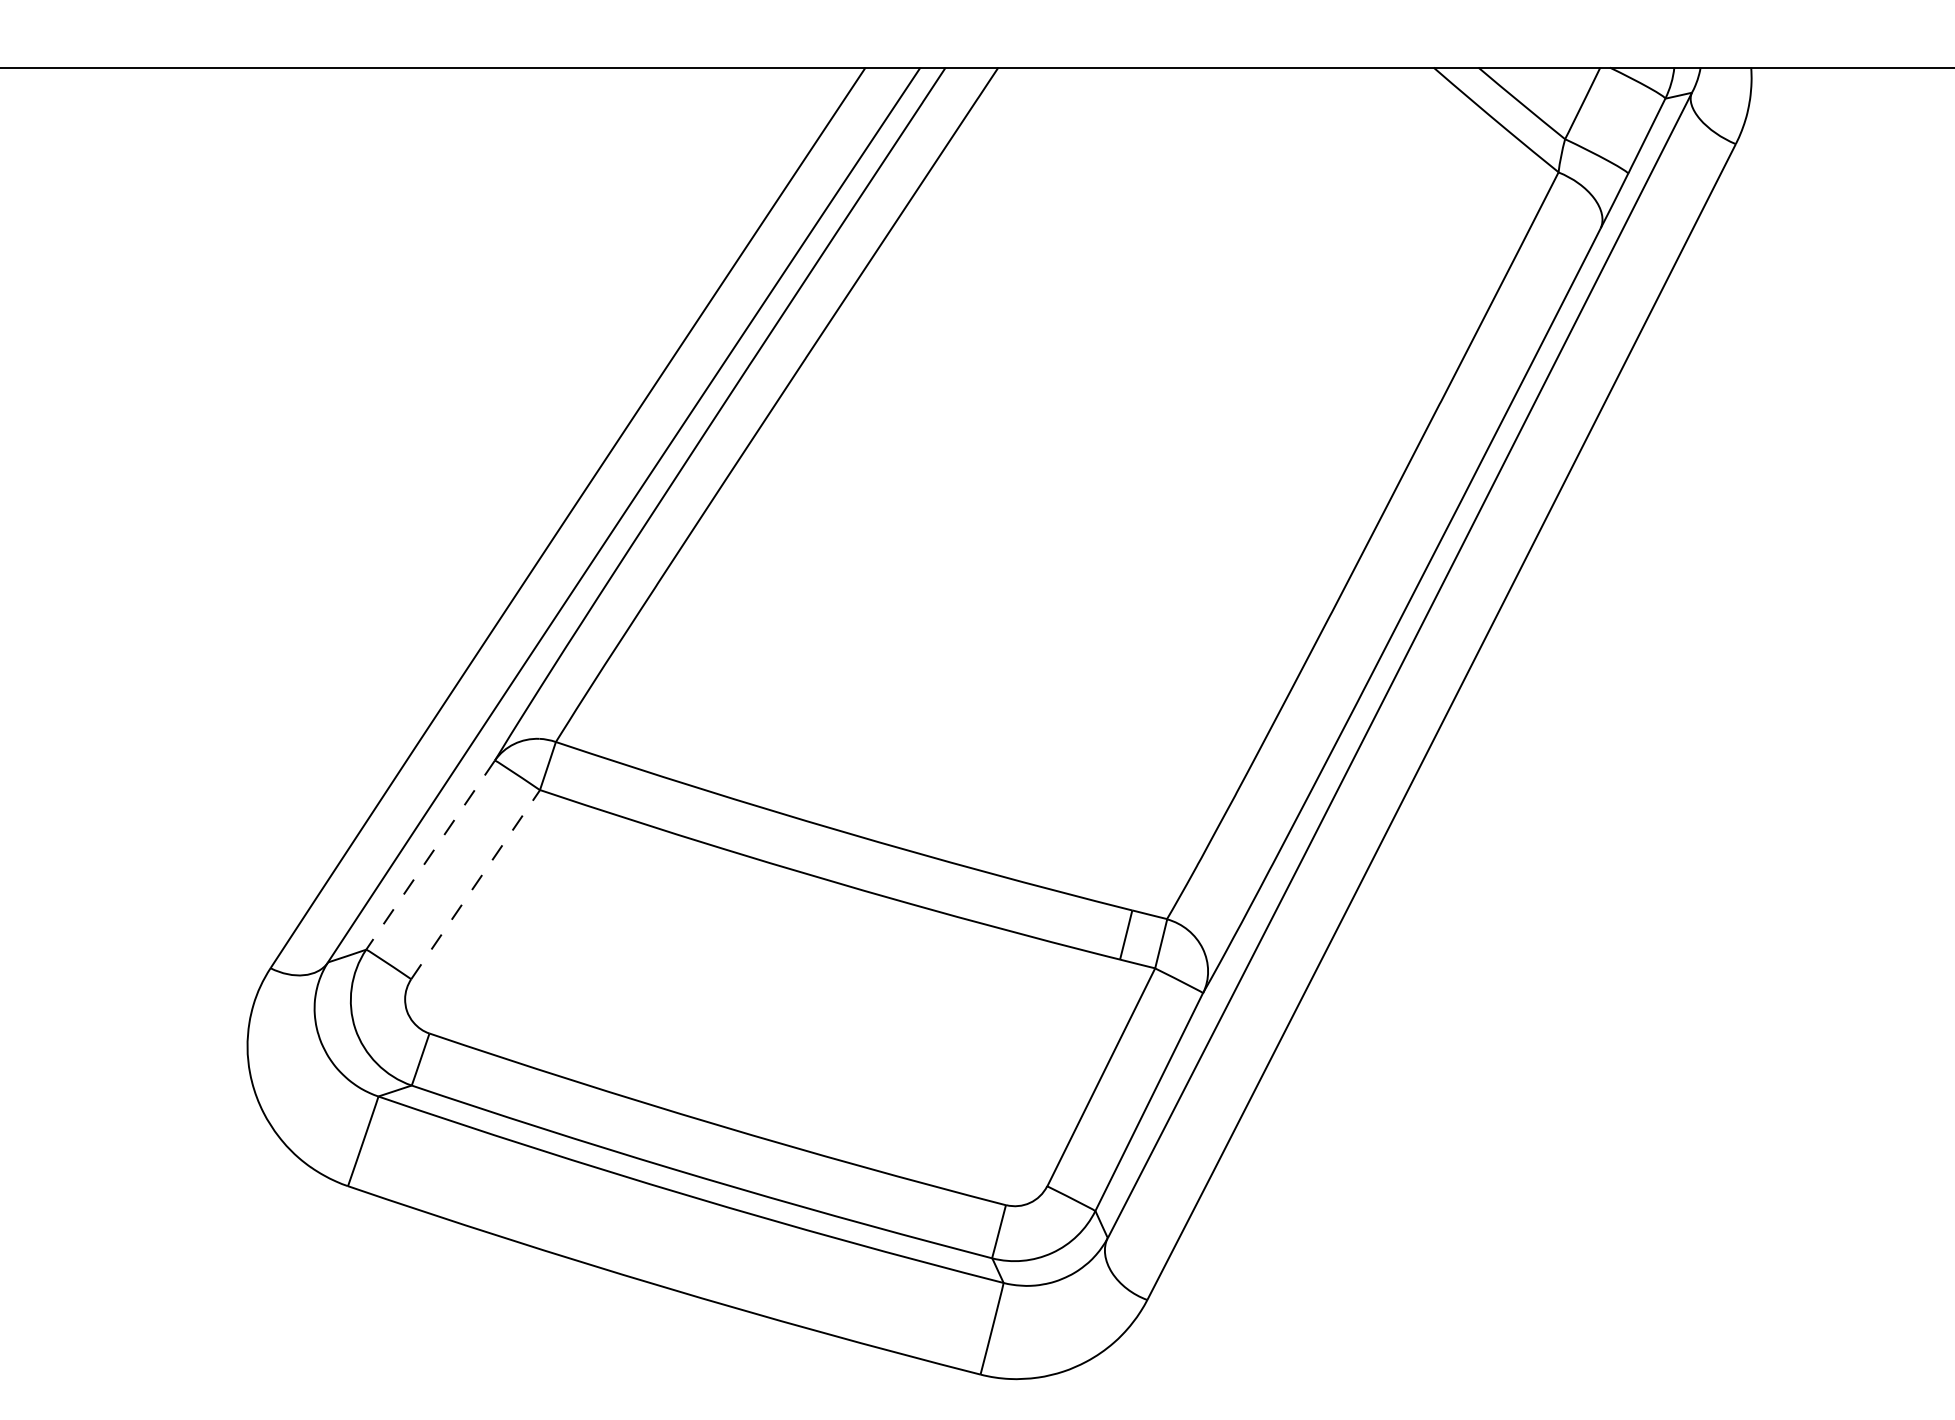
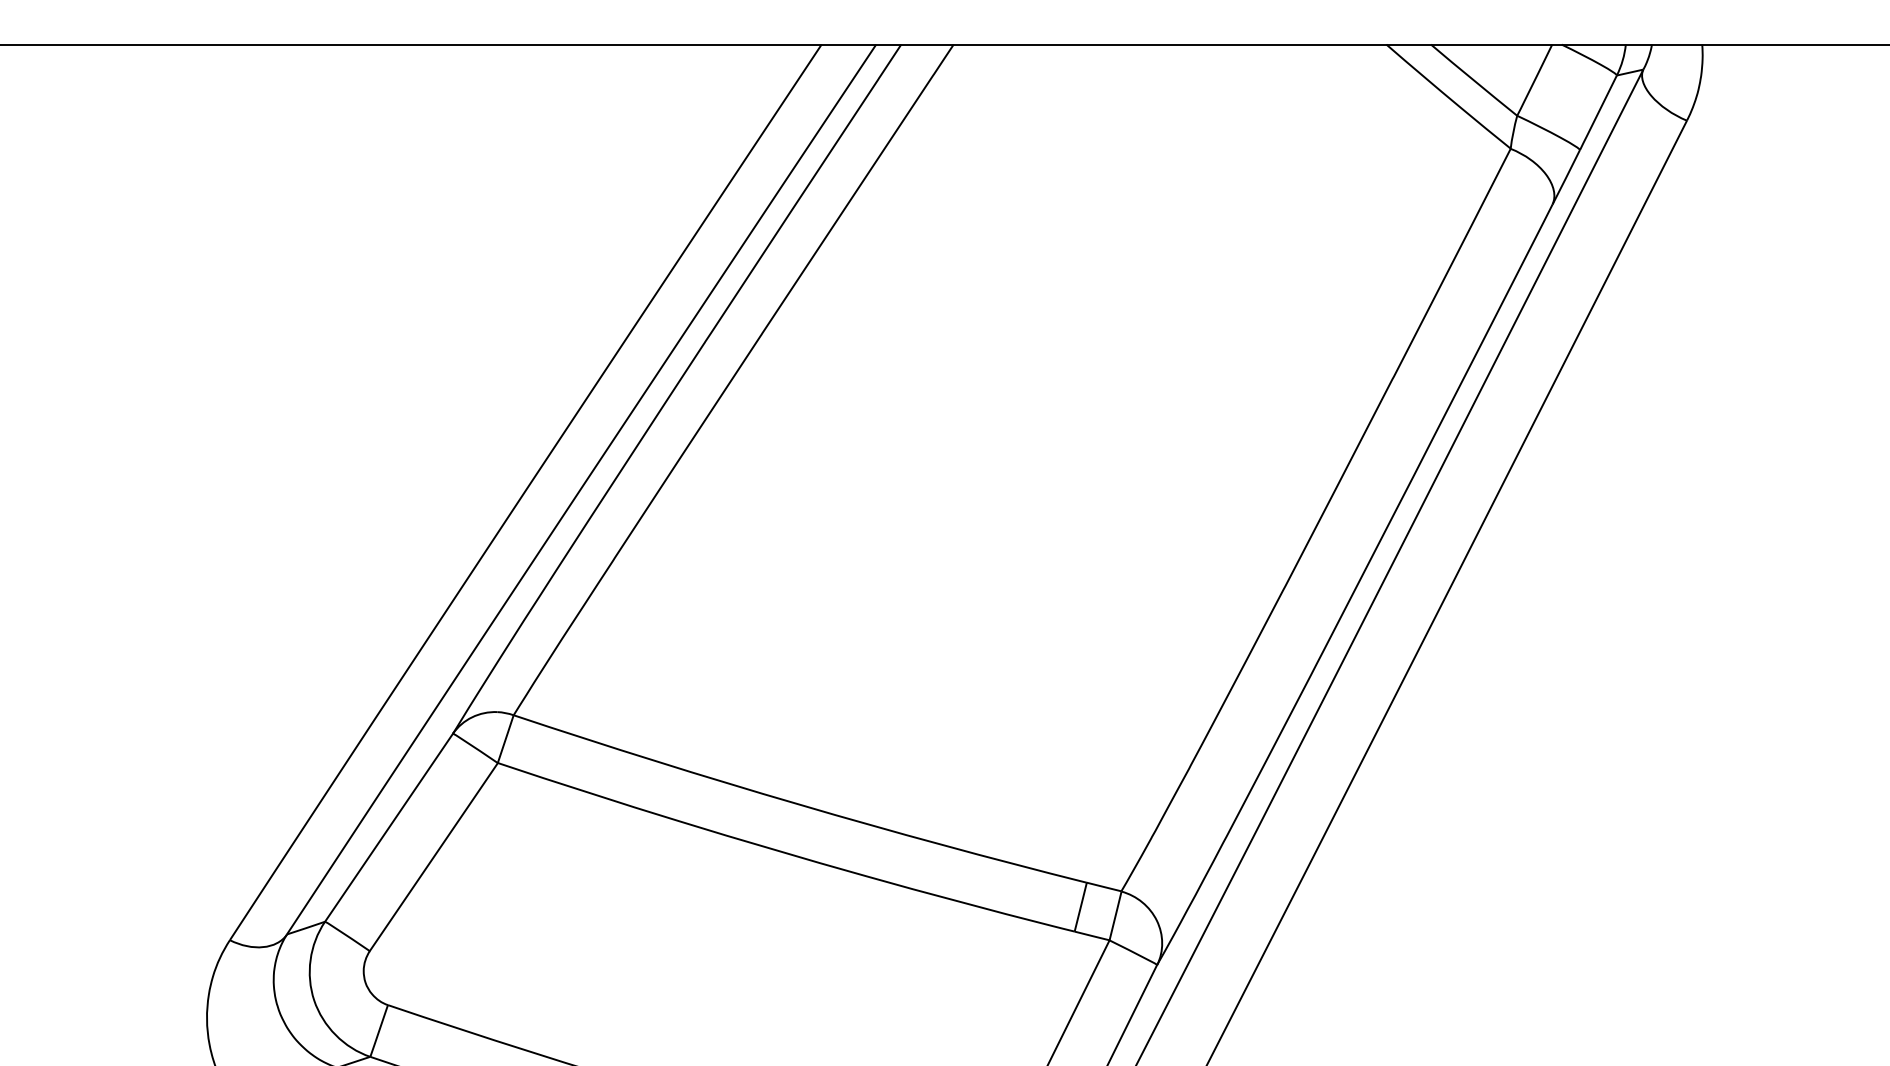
line: (430, 855) -> (388, 828), dashed -> solid
line: (475, 884) -> (433, 856), dashed -> solid

